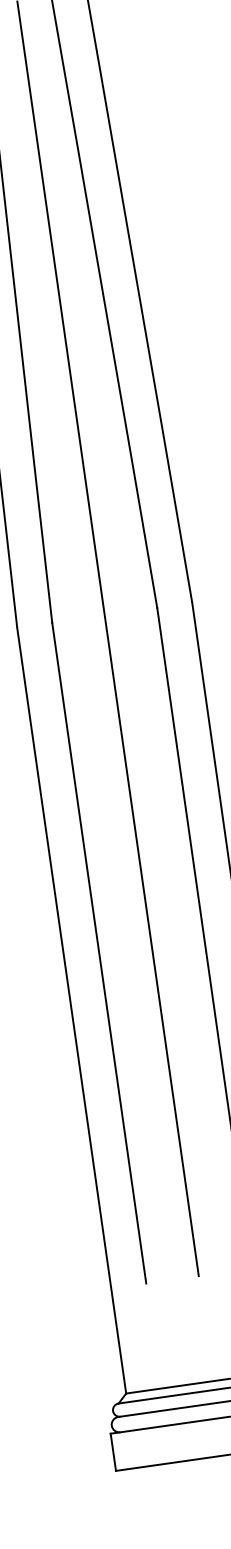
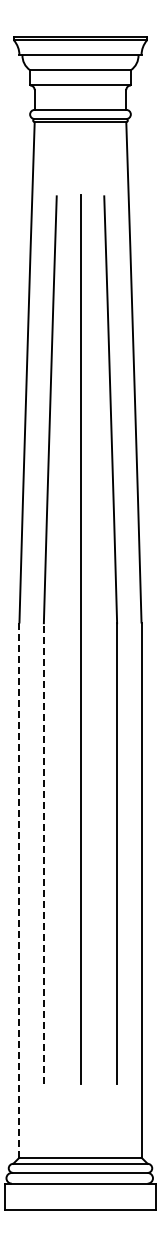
line: (98, 952) -> (43, 853), solid -> dashed
line: (71, 1010) -> (19, 890), solid -> dashed

